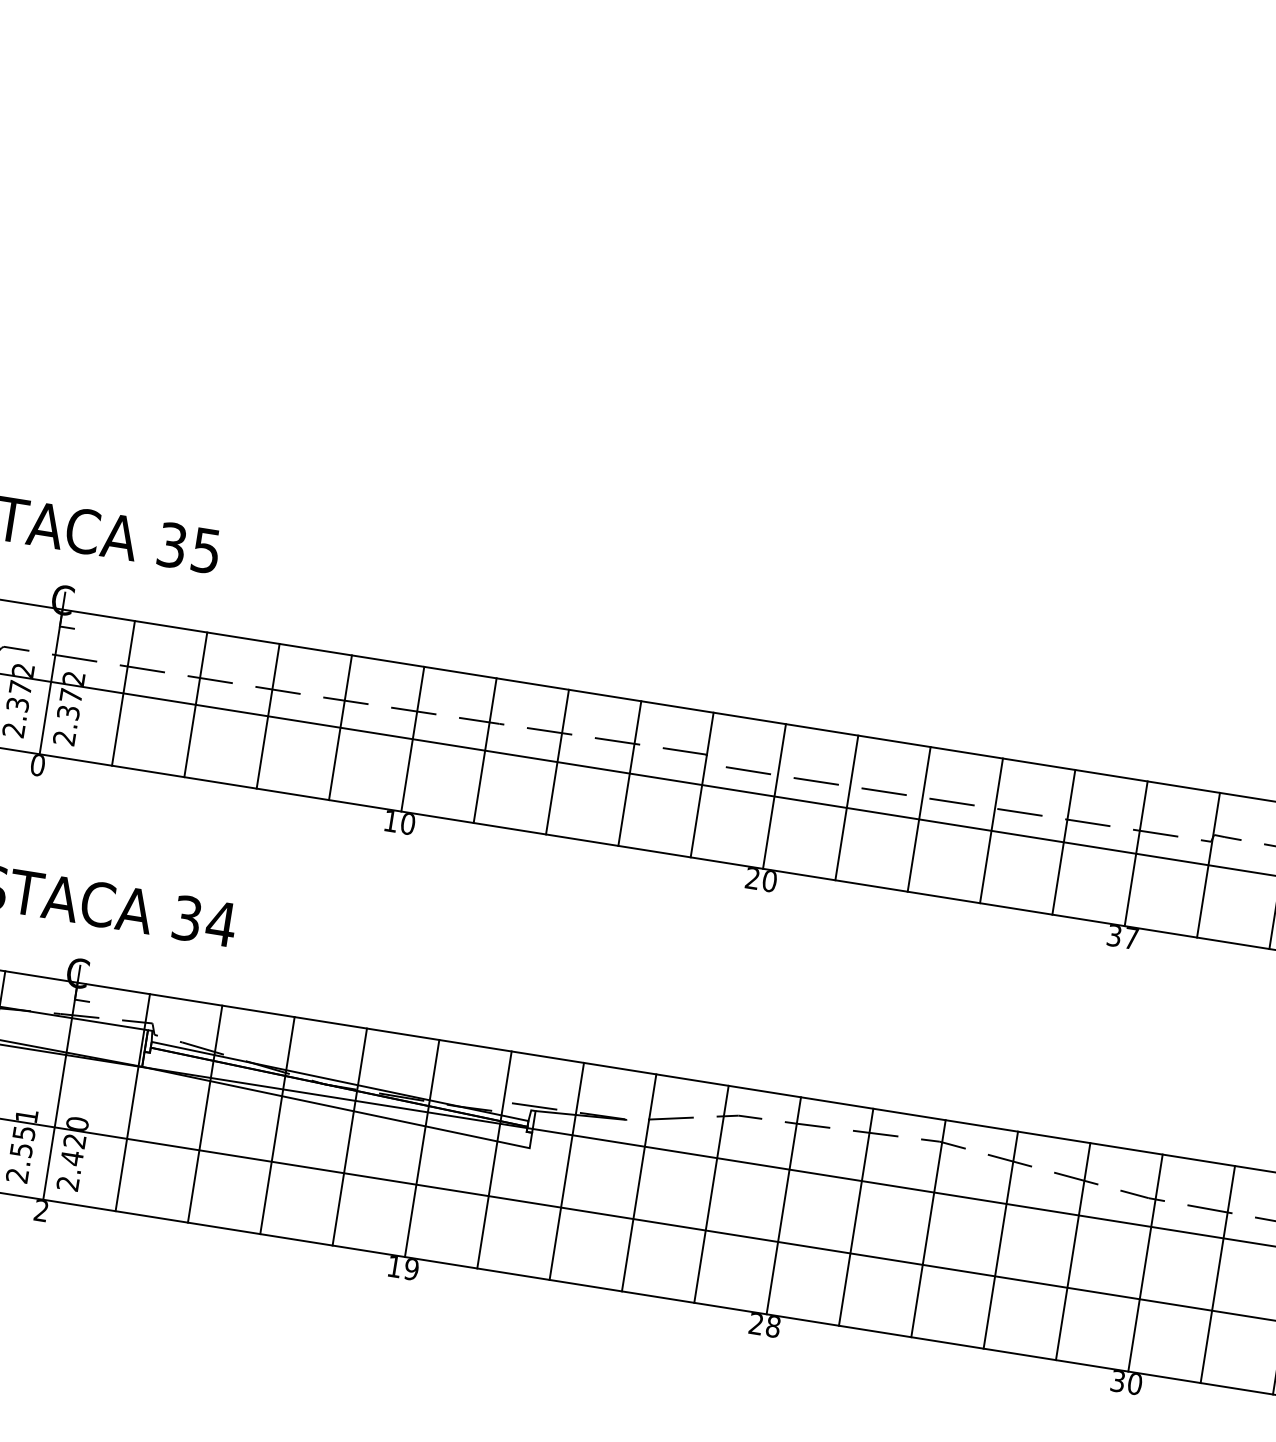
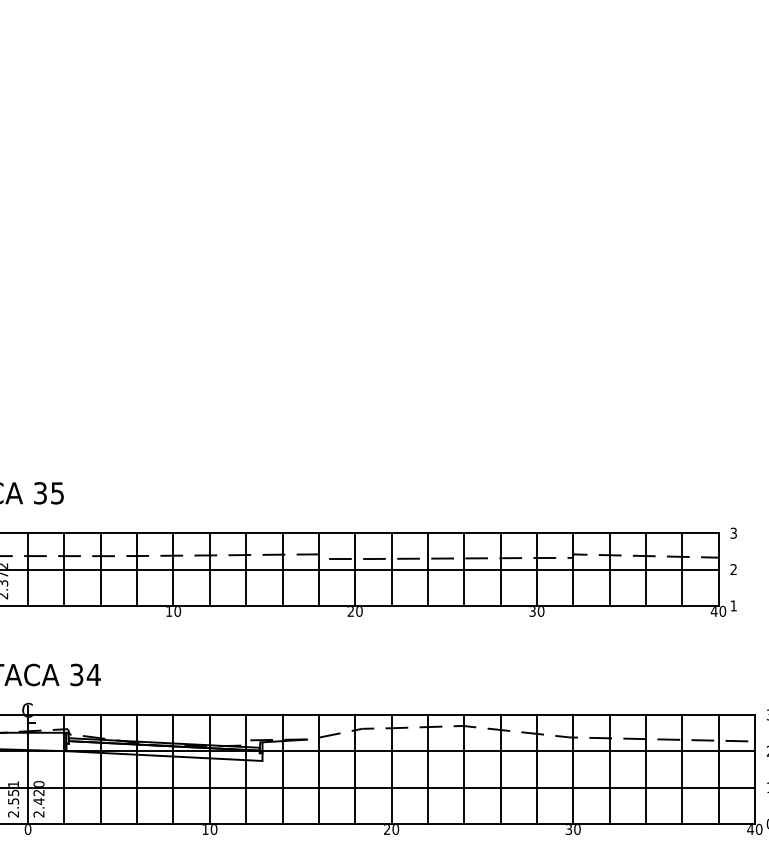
text: (1130, 938) -> (540, 611), 37 -> 30
text: (40, 1210) -> (27, 829), 2 -> 0
text: (410, 1269) -> (213, 829), 19 -> 10
text: (772, 1326) -> (395, 829), 28 -> 20

